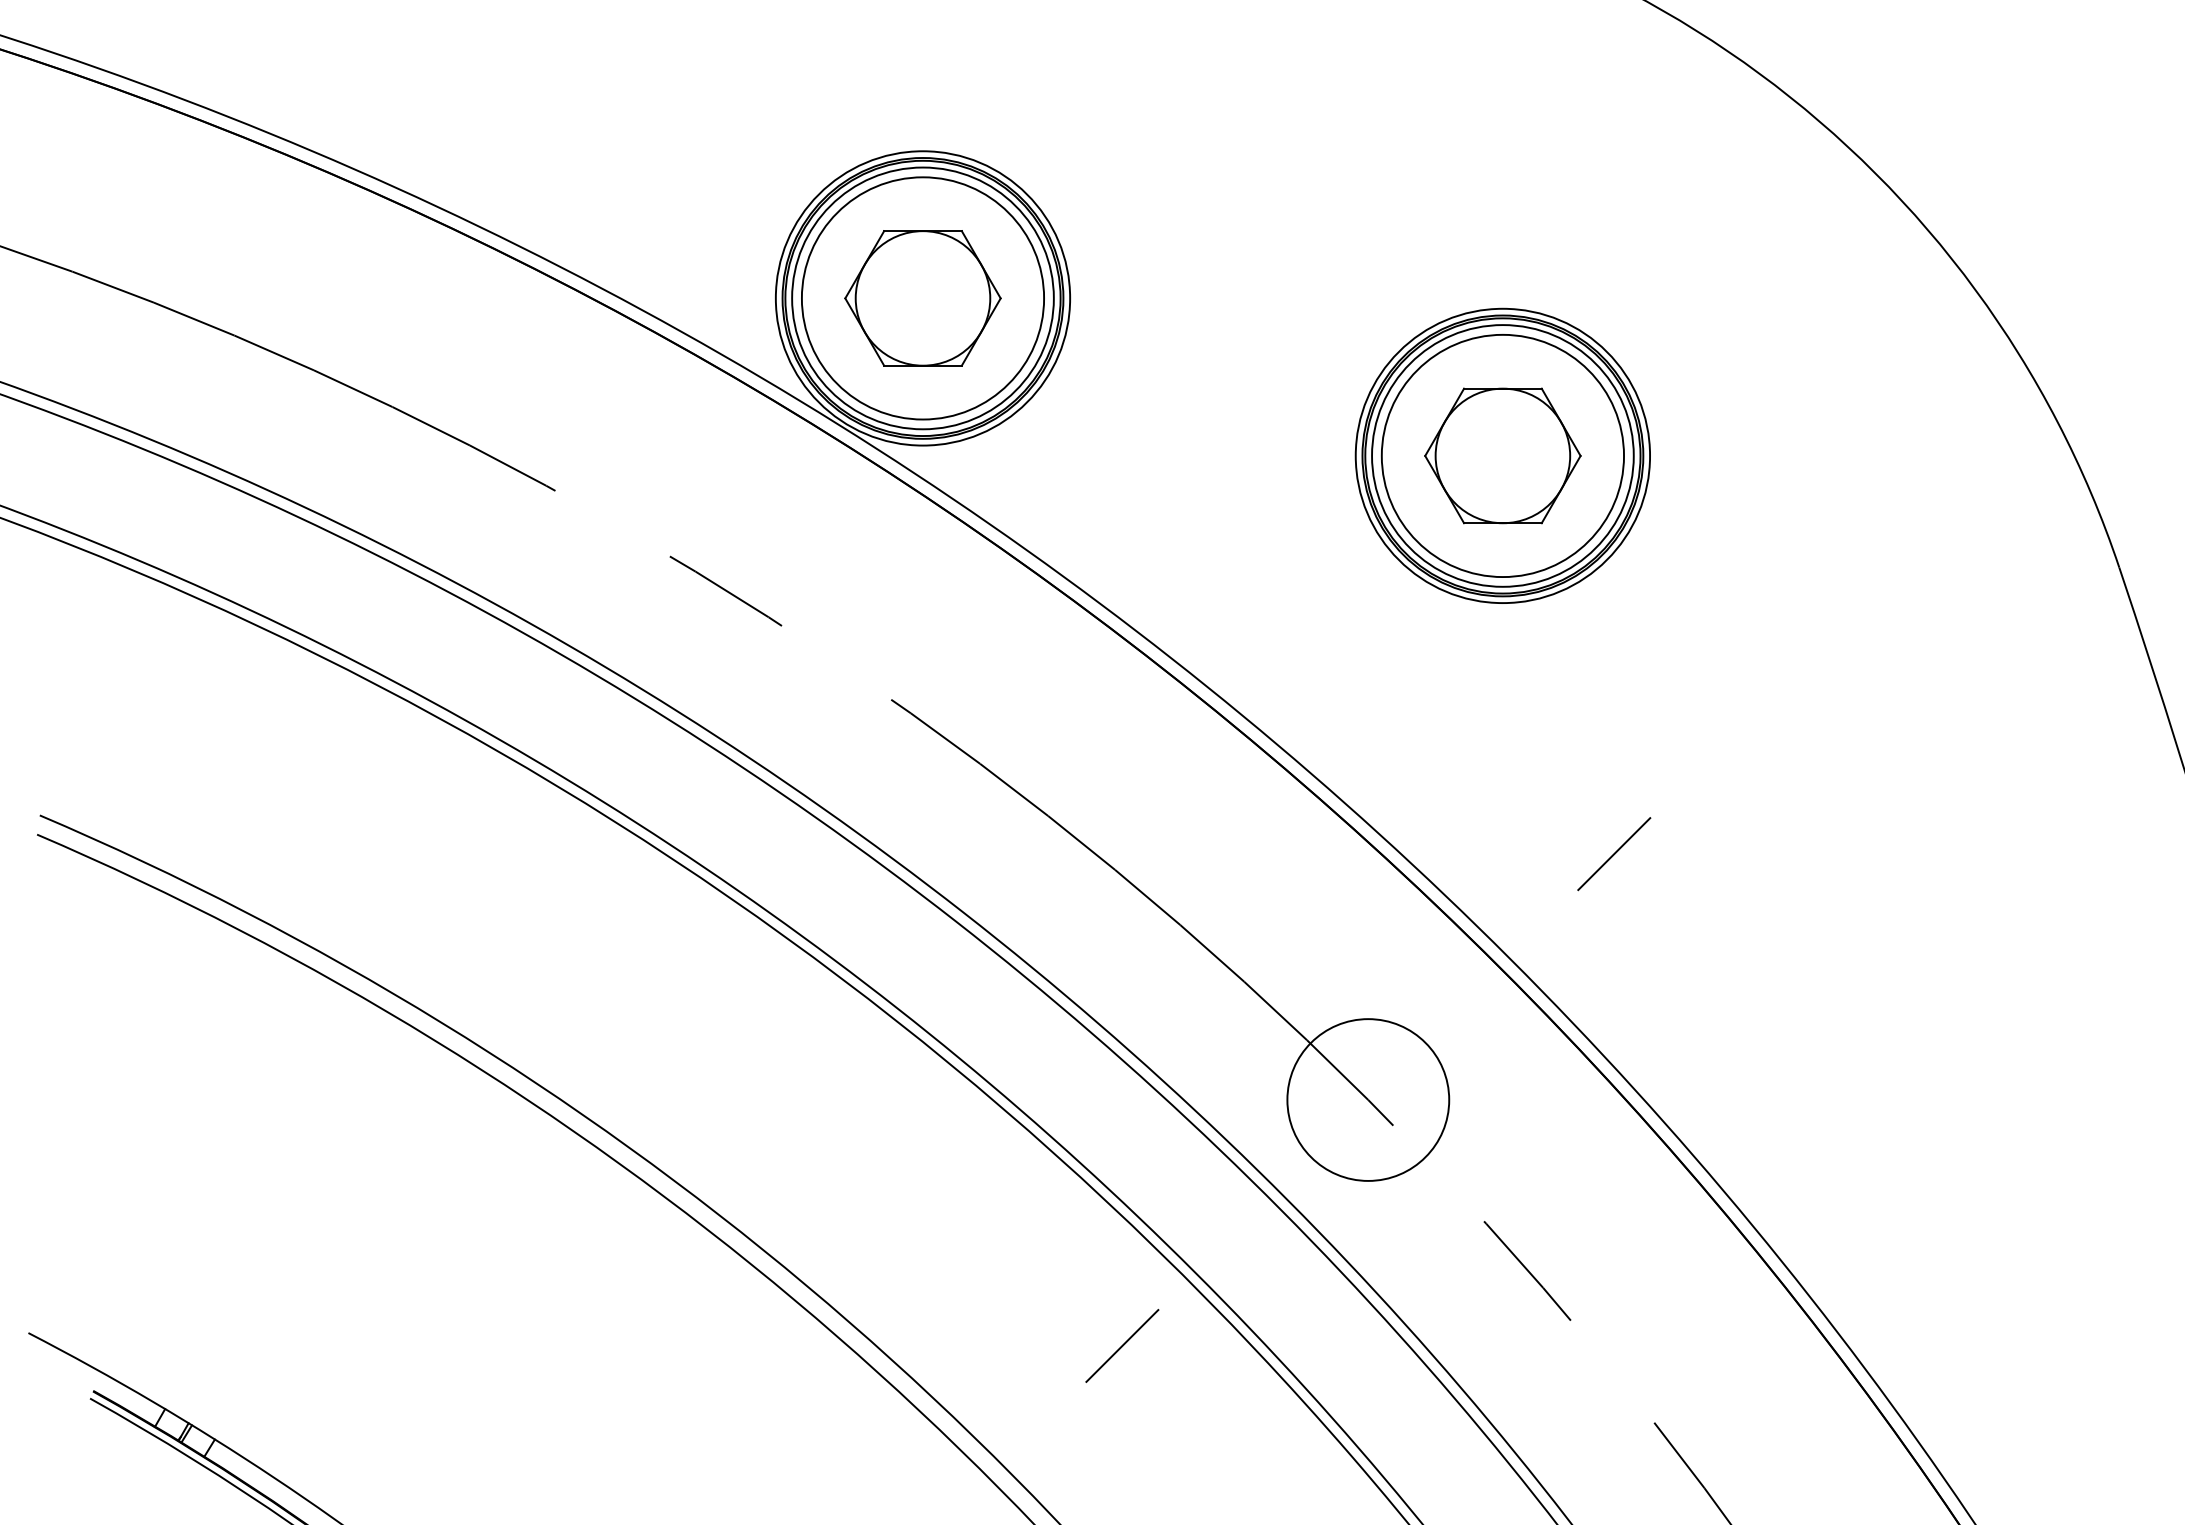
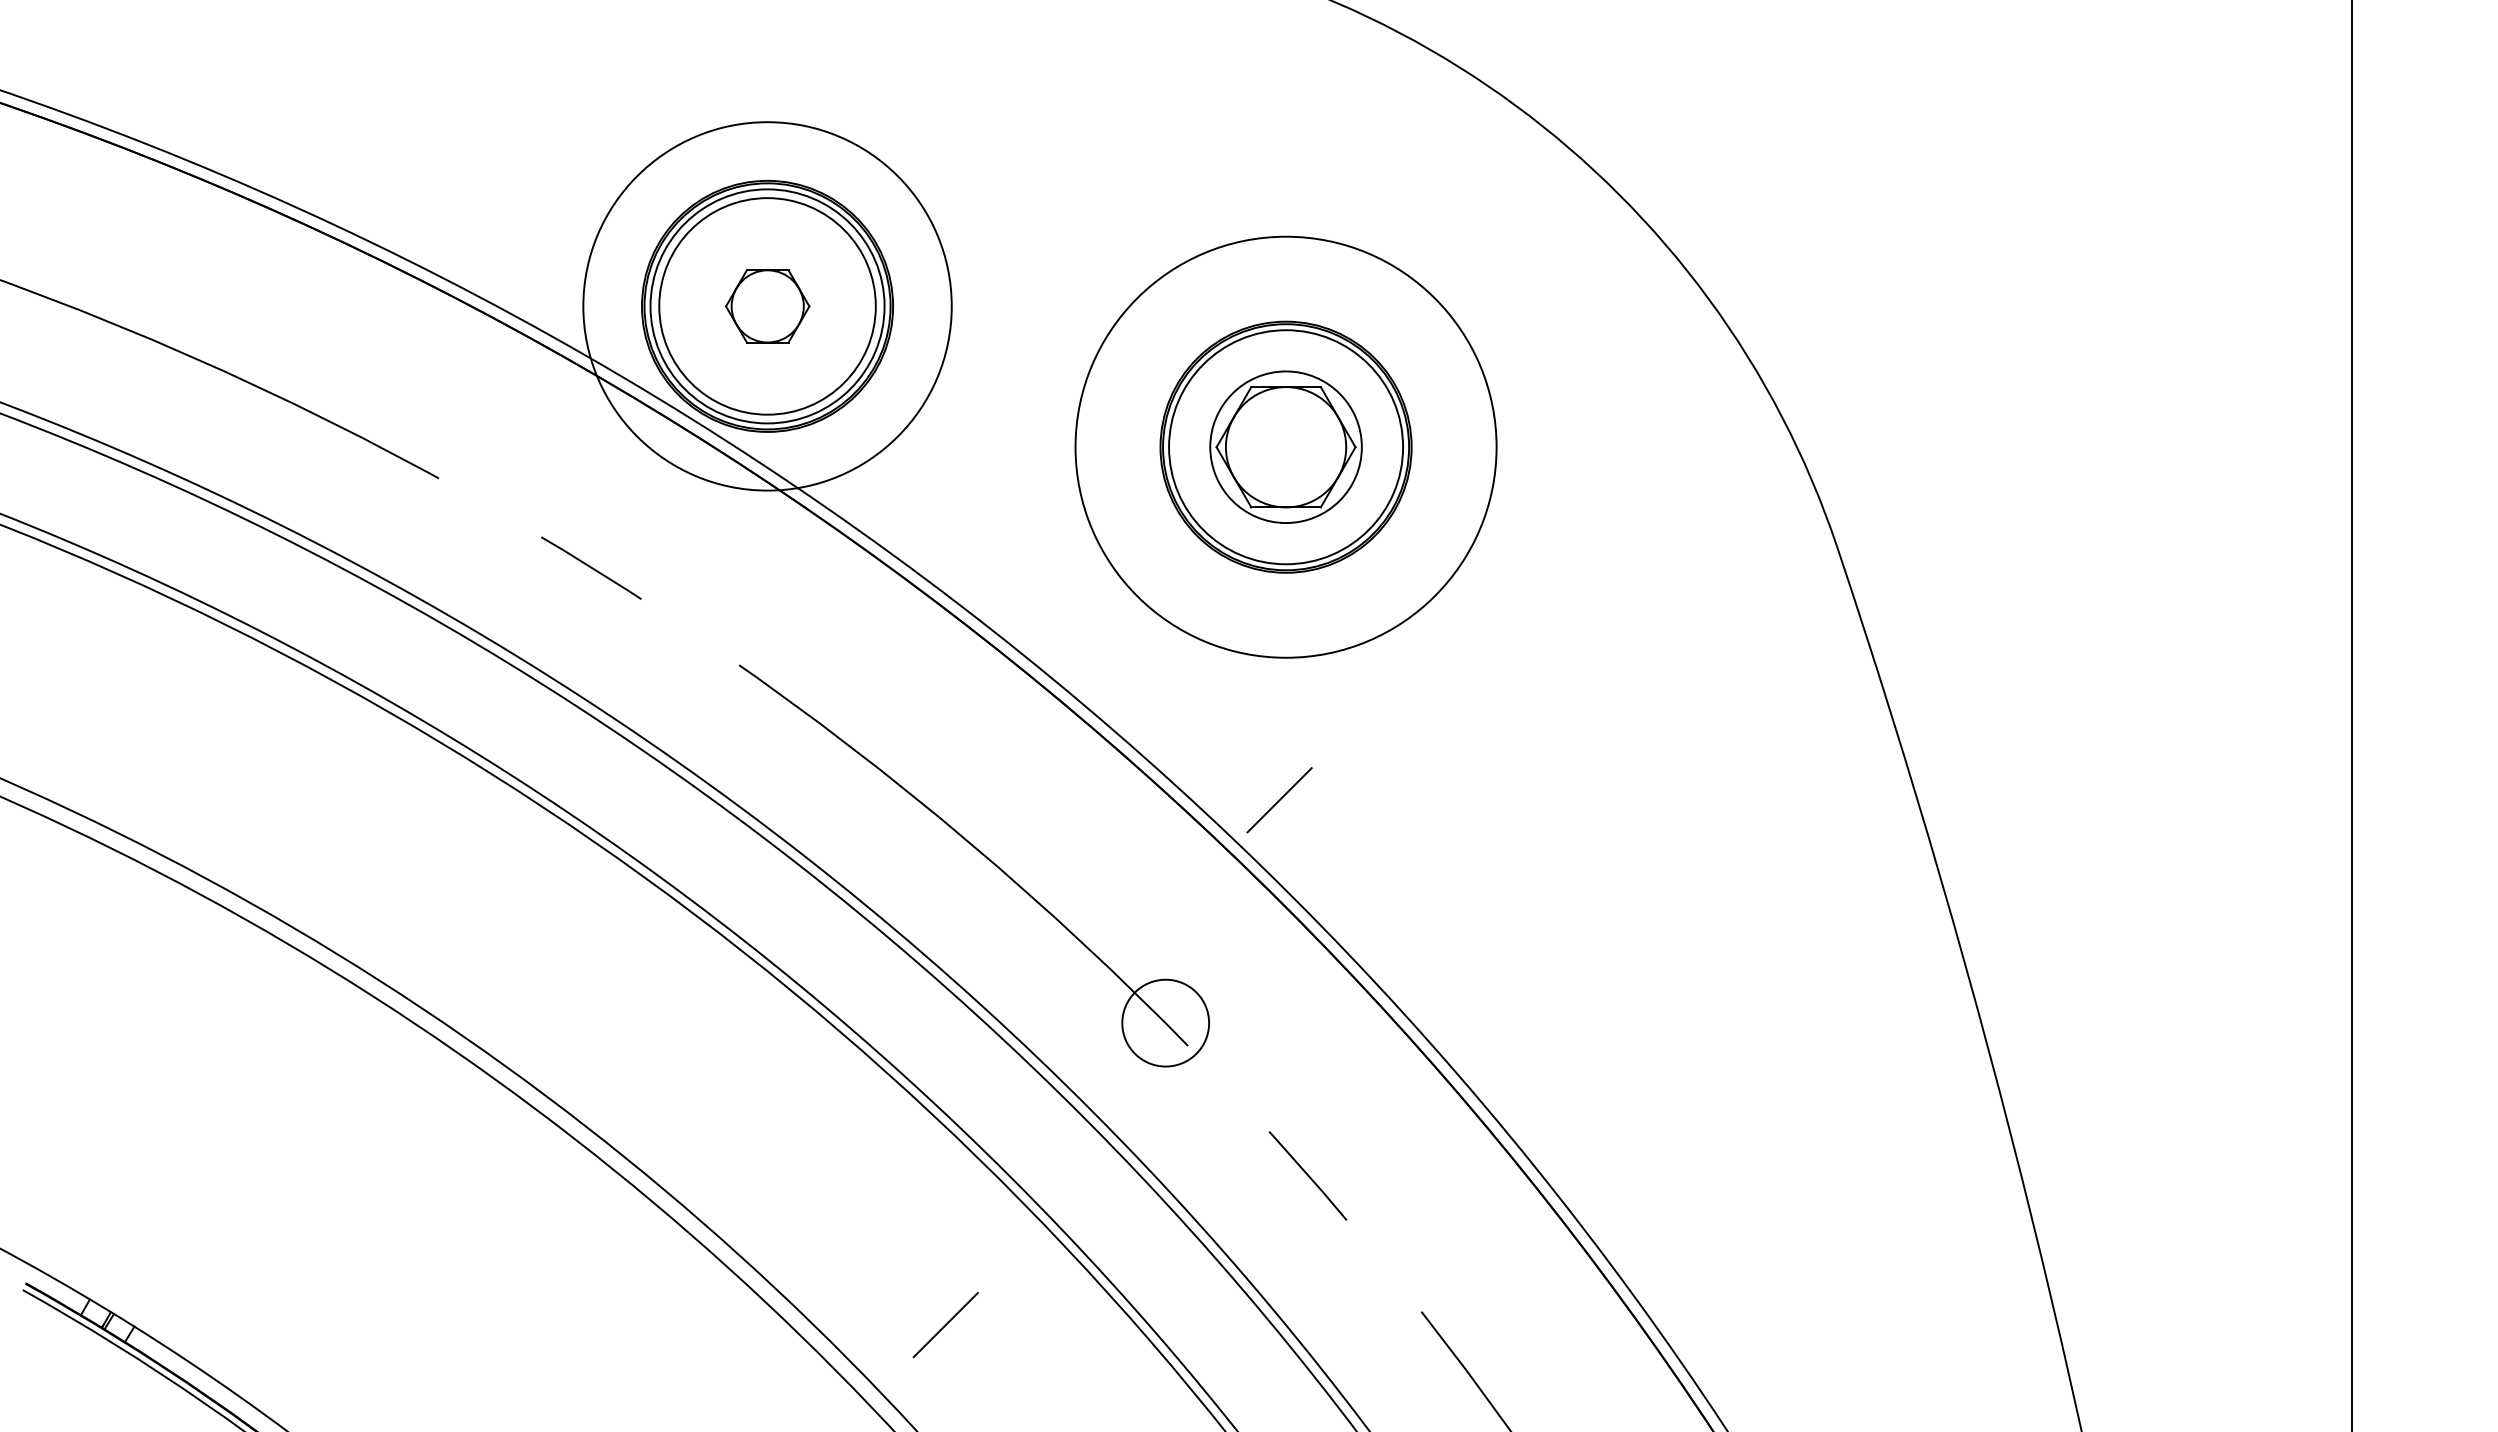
circle: (922, 297) -> (767, 305), size x1.4
part: (922, 298) -> (767, 306), size x0.6
circle: (1502, 455) -> (1285, 446), size x0.7
circle: (1502, 455) -> (1285, 446), size x1.6
line: (1614, 854) -> (1279, 800), moved
circle: (1368, 1099) -> (1165, 1022), size x0.6
line: (1122, 1346) -> (945, 1325), moved

